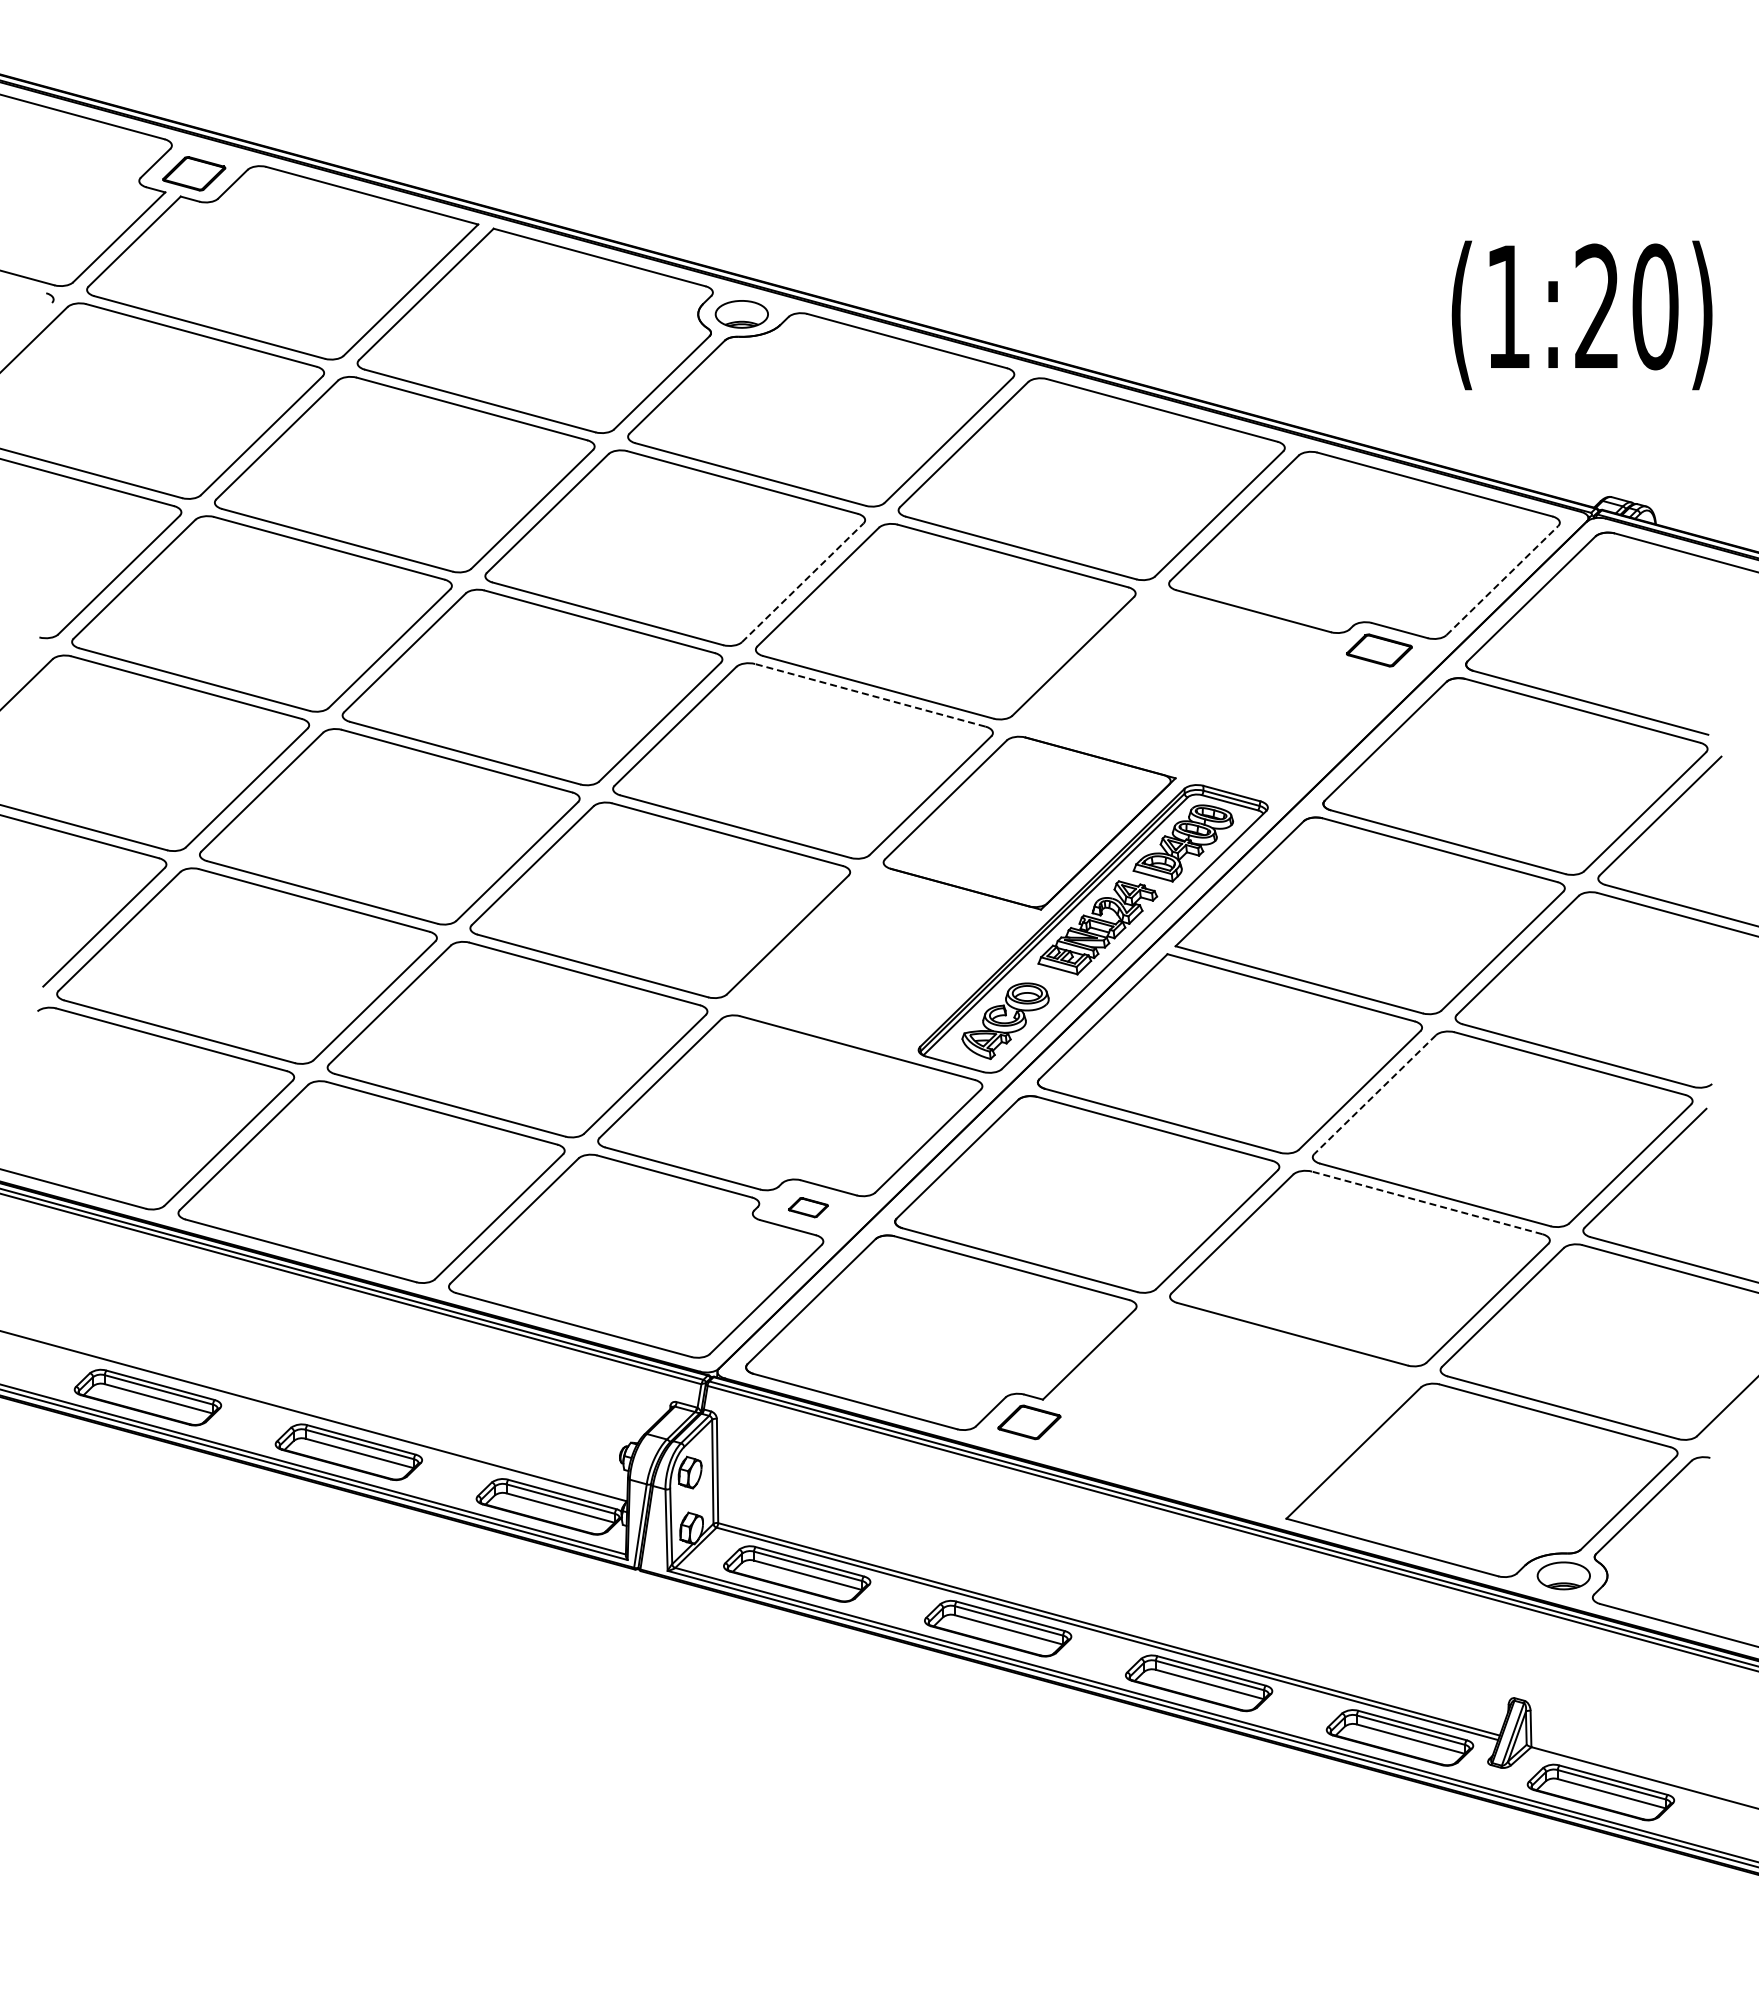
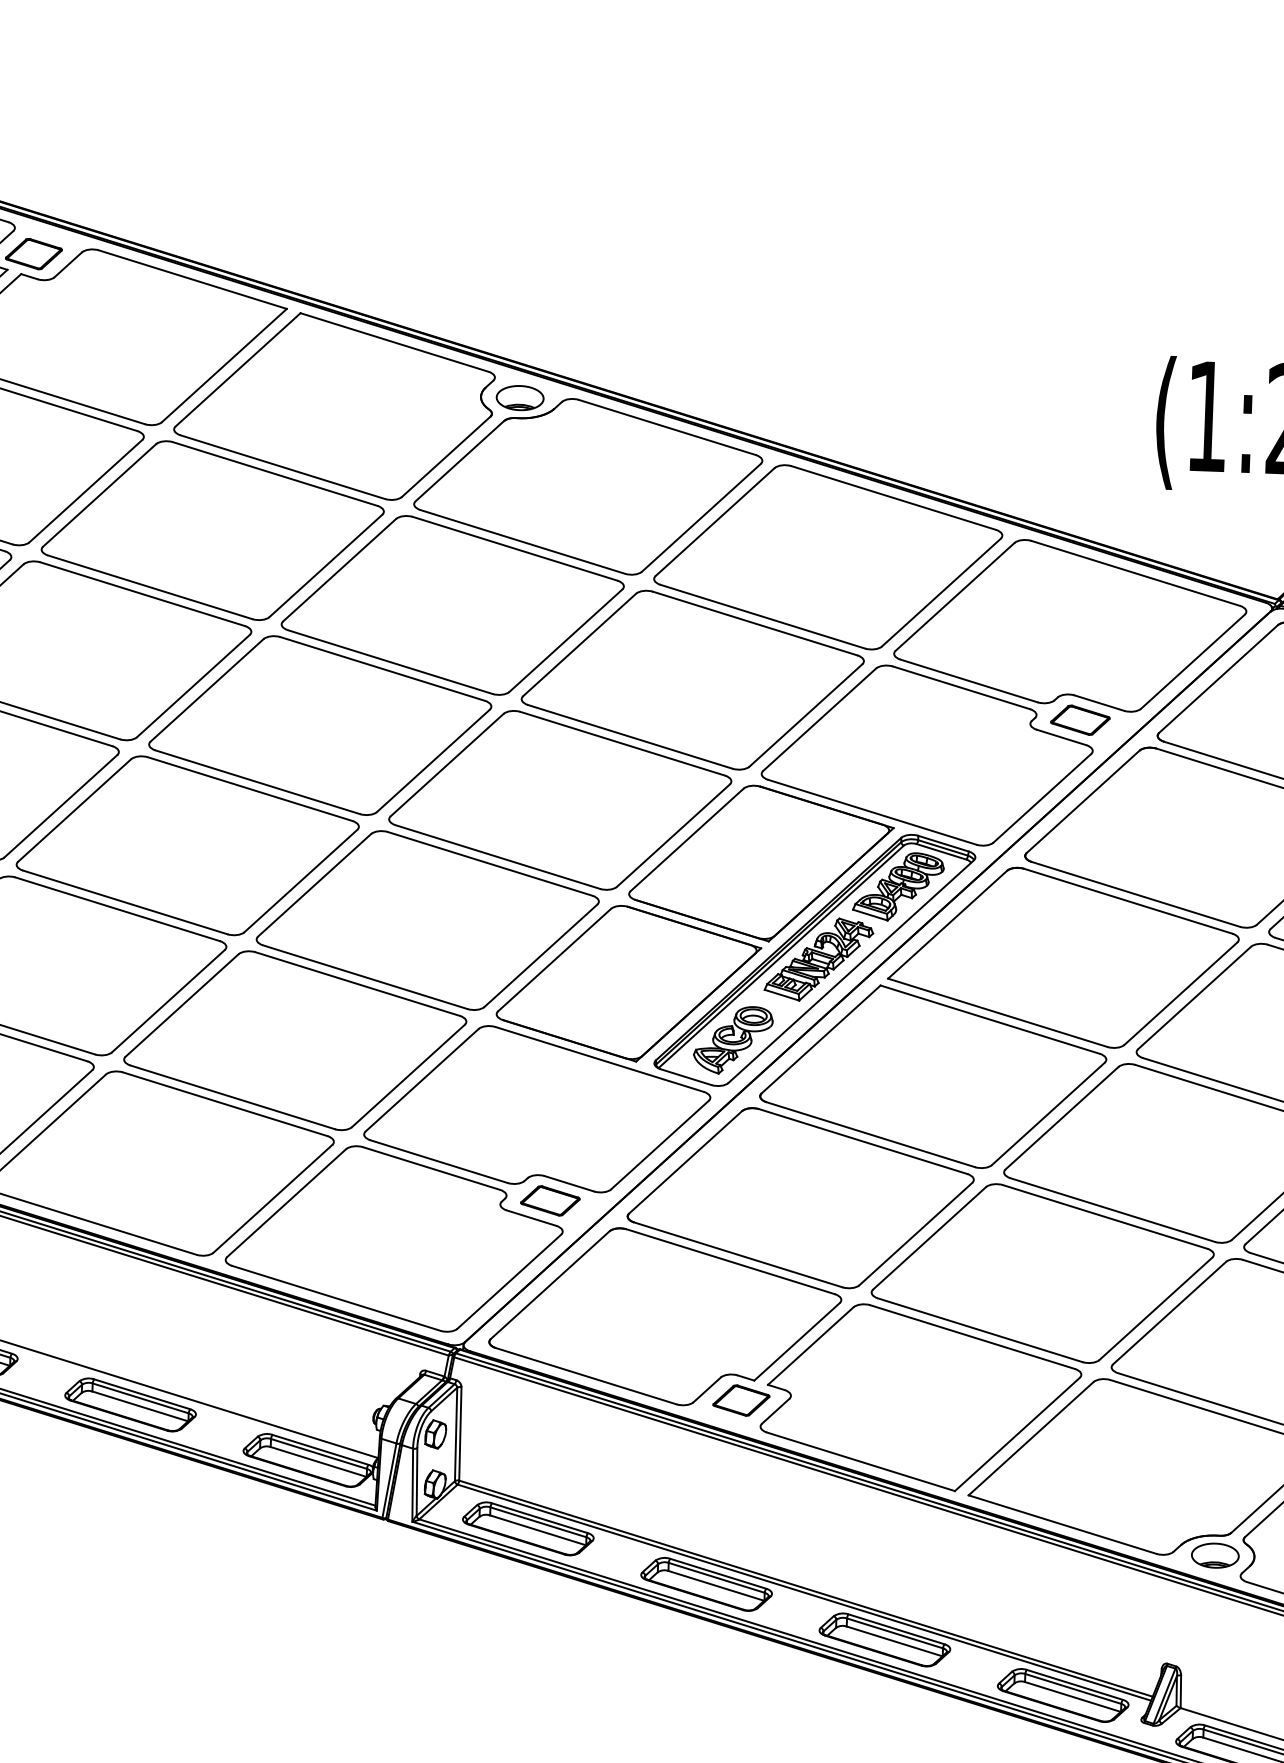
line: (1502, 580) -> (1193, 661), dashed -> solid
line: (802, 582) -> (565, 640), dashed -> solid
line: (869, 695) -> (622, 743), dashed -> solid
part: (1210, 695) -> (927, 755), added
part: (886, 962) -> (628, 983), added
line: (1375, 1094) -> (1062, 1118), dashed -> solid
line: (1426, 1202) -> (1104, 1216), dashed -> solid
part: (808, 1207) -> (550, 1200), size x1.67
part: (1228, 1412) -> (920, 1398), added

